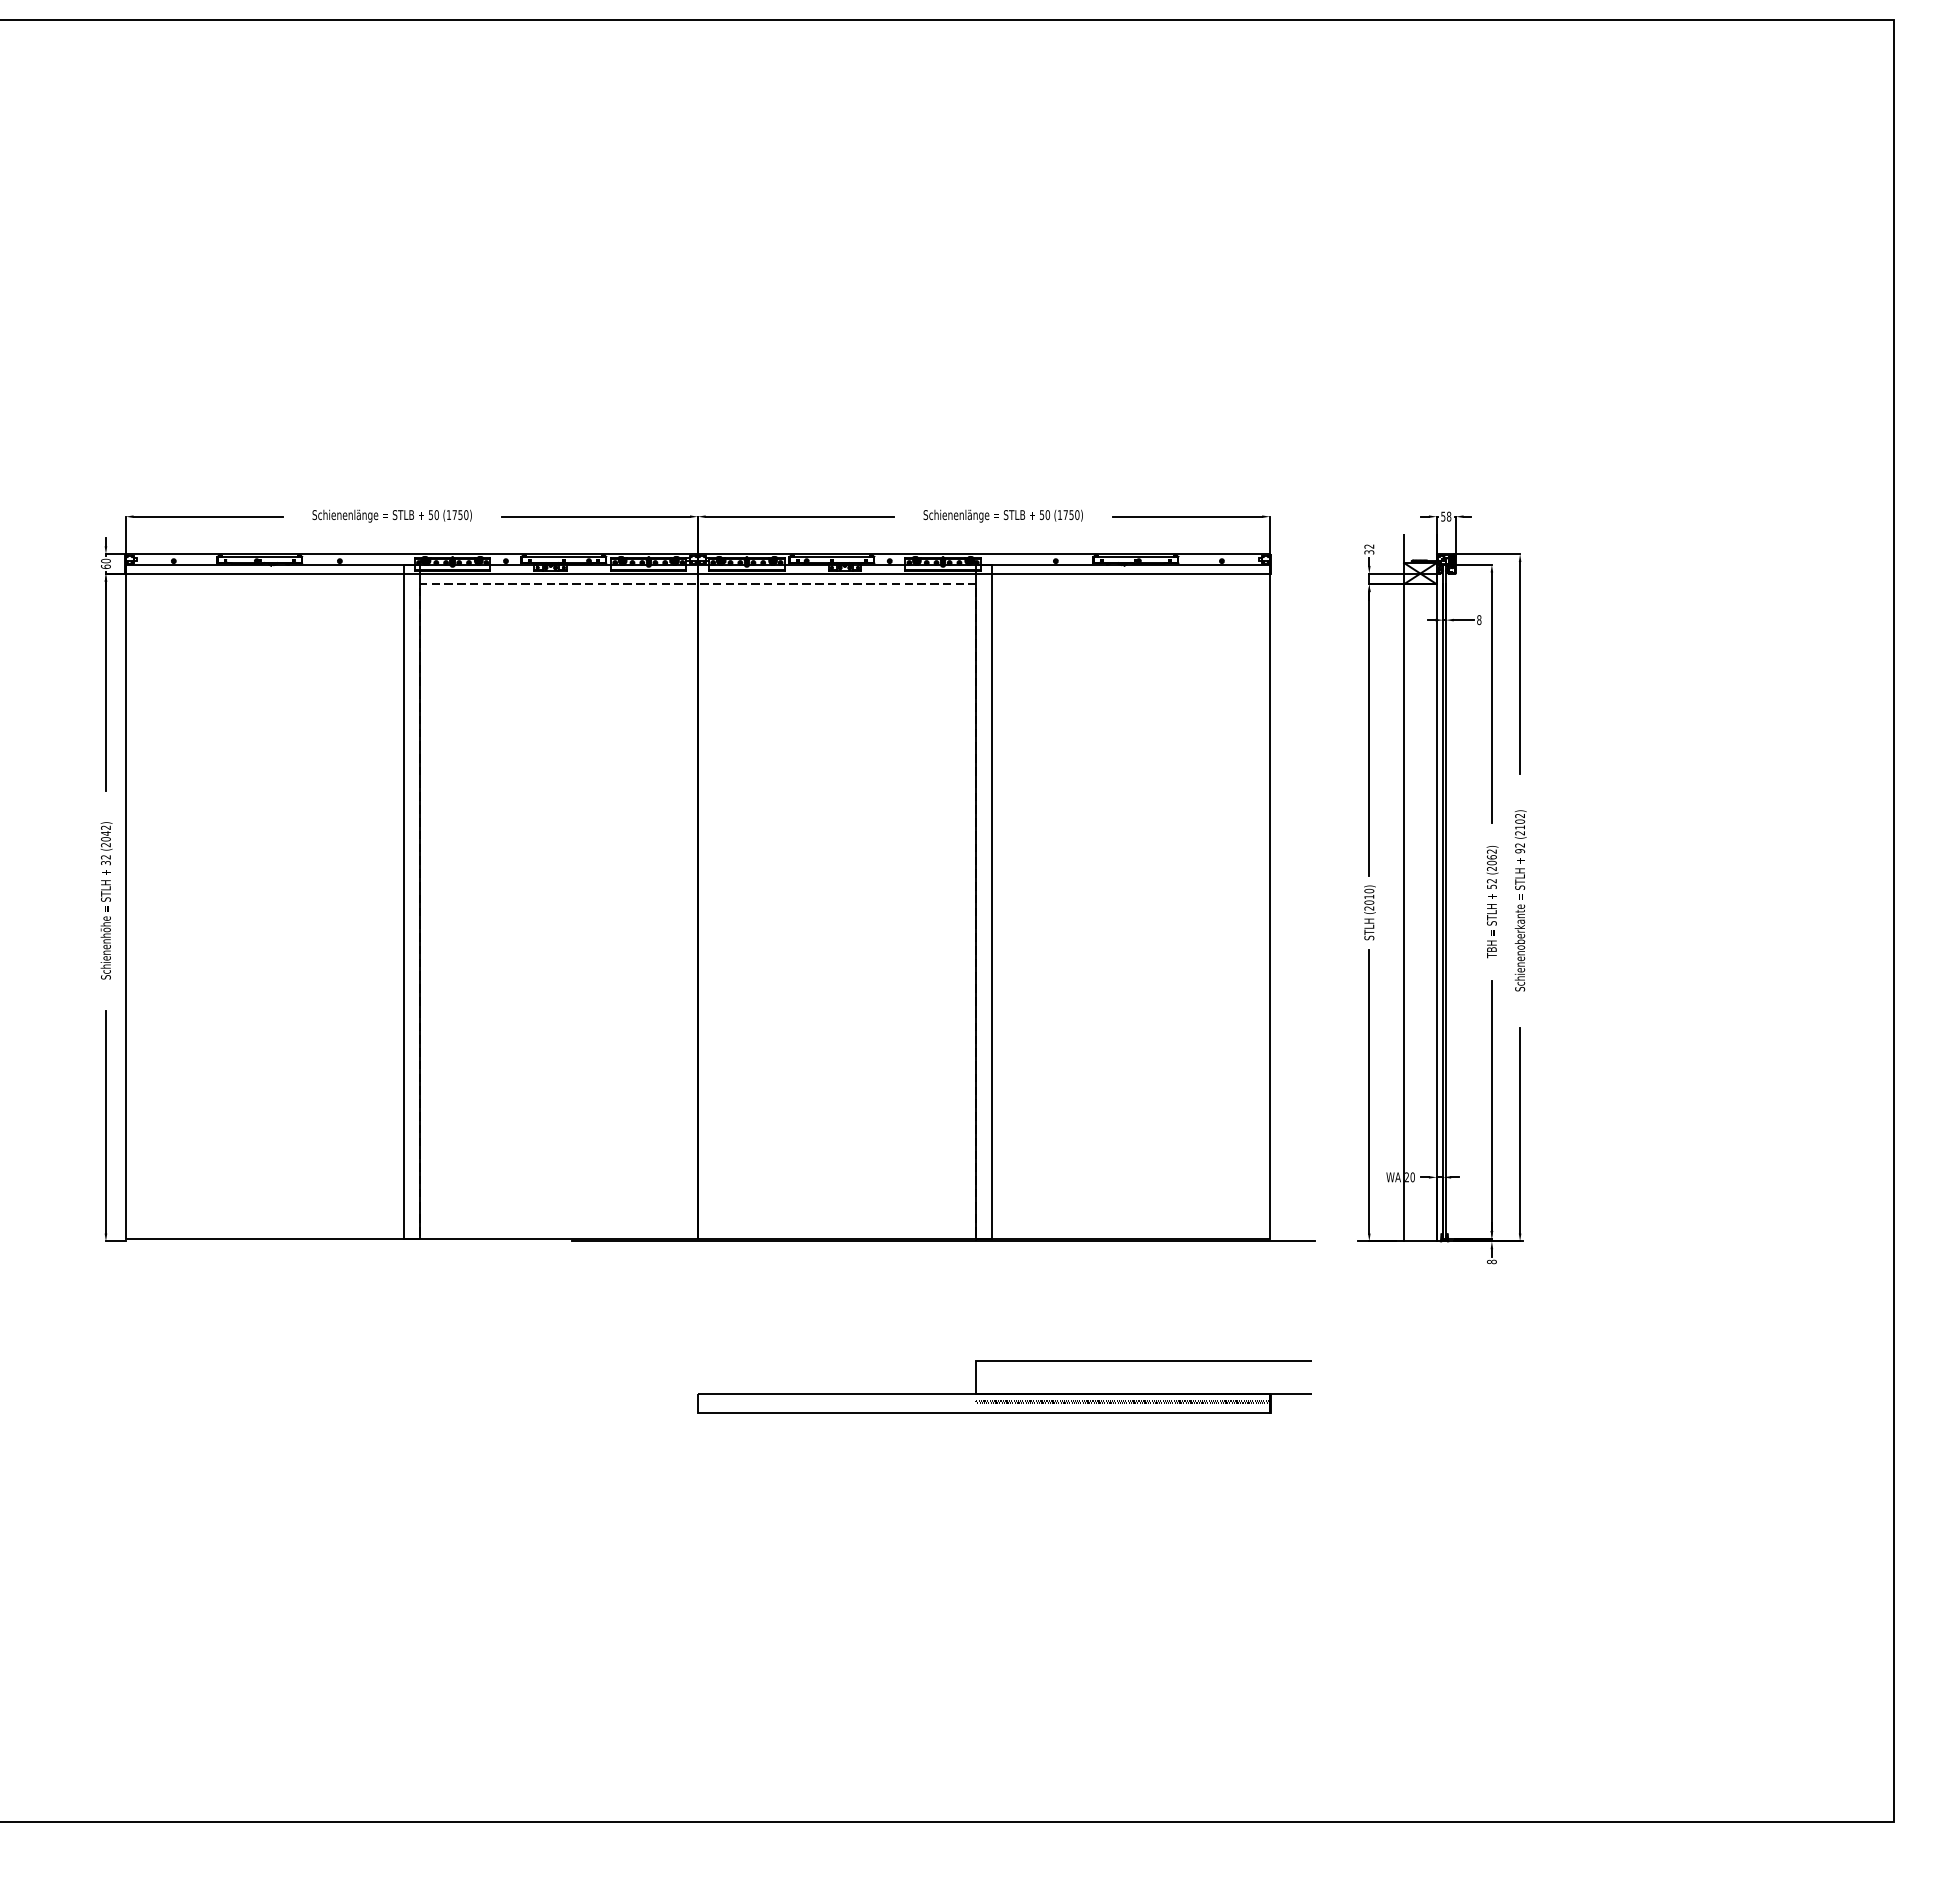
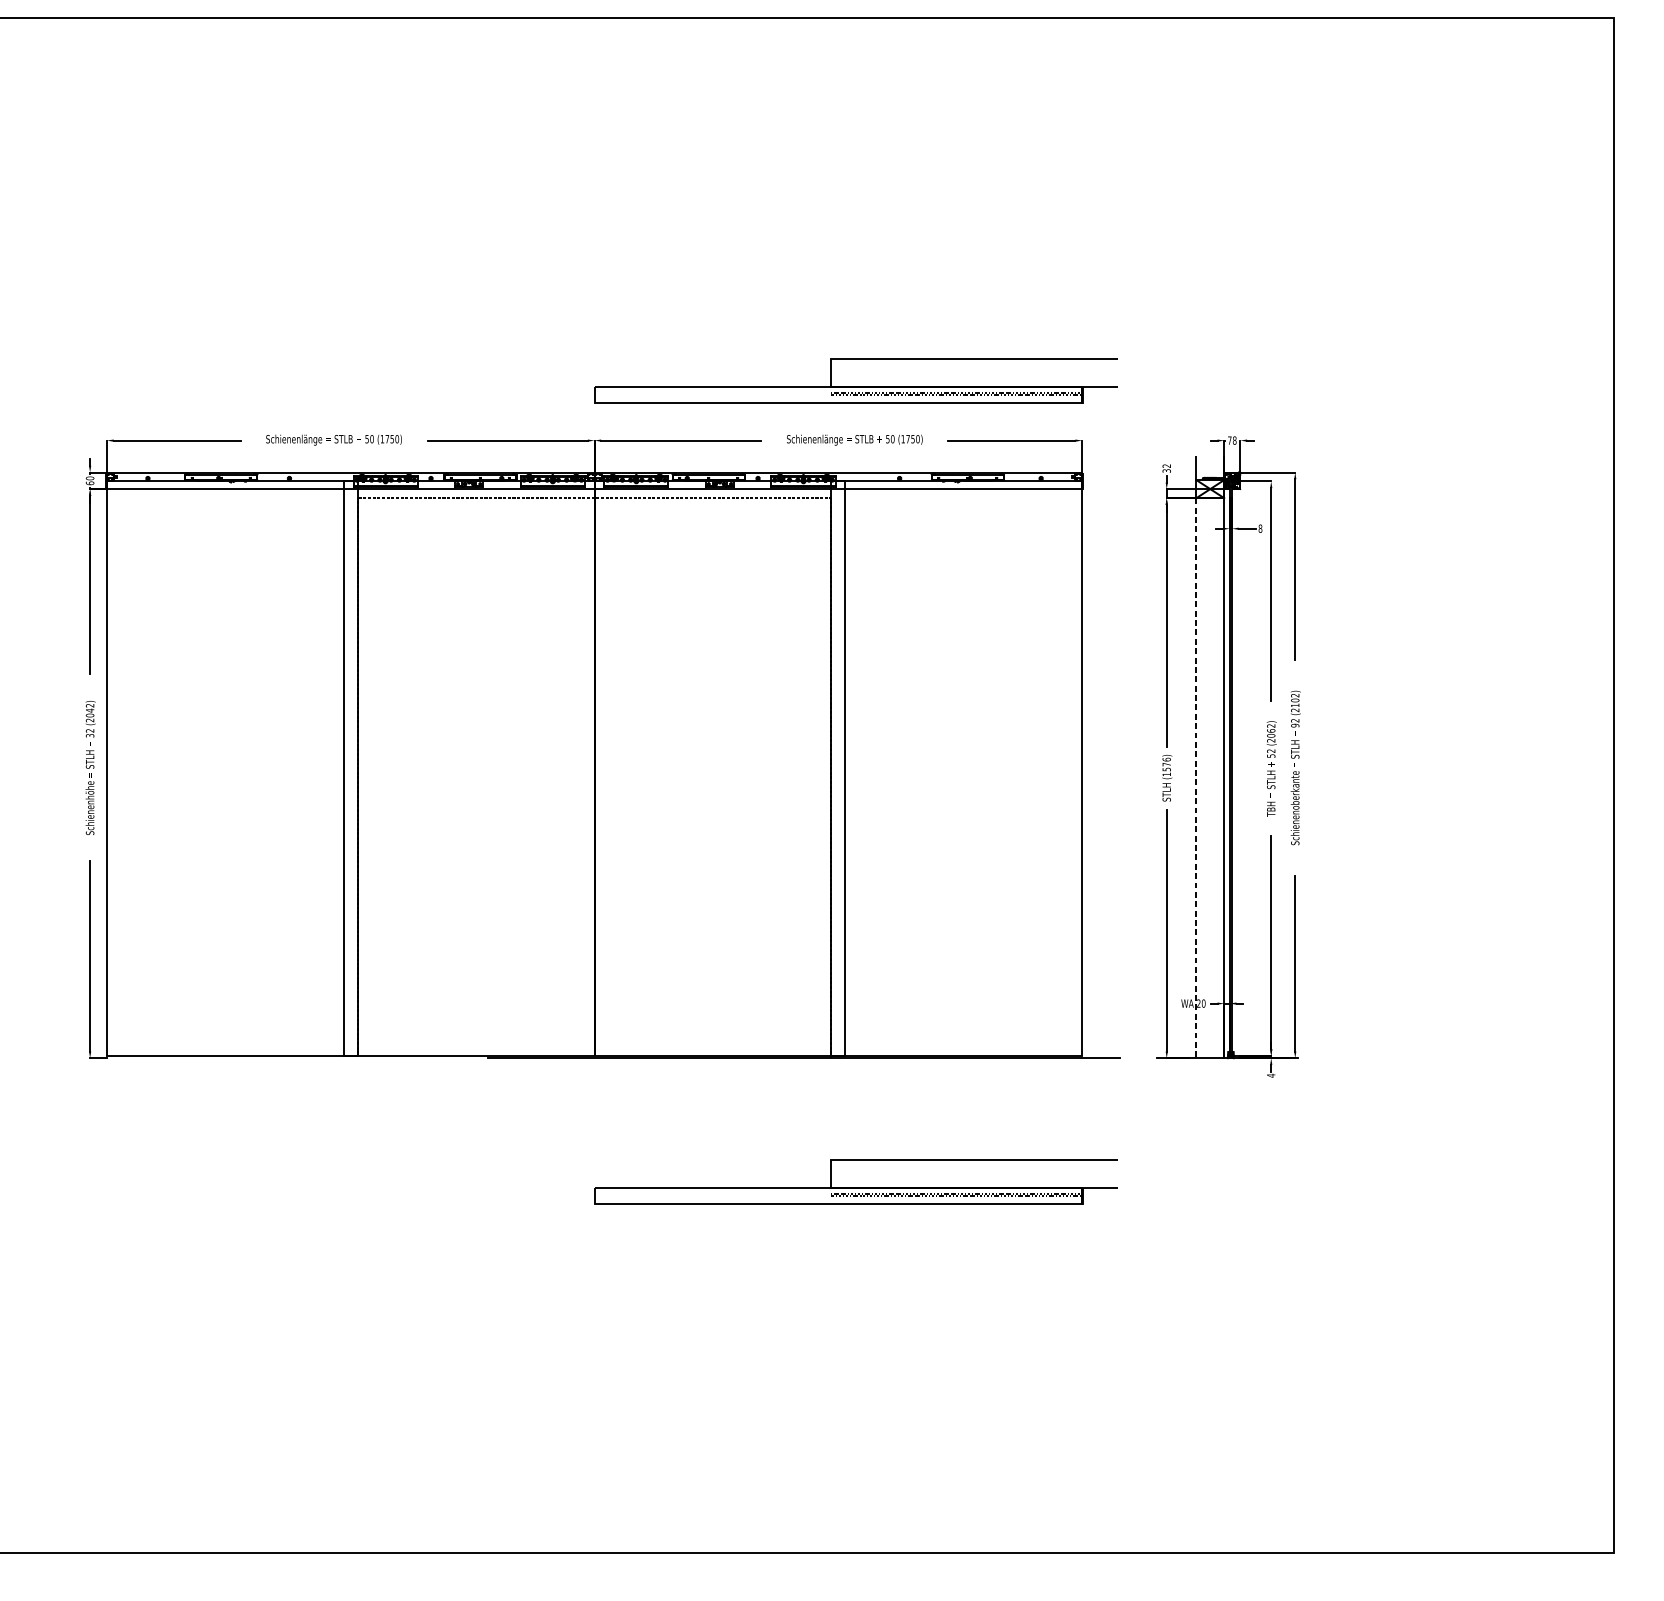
part: (1004, 453) -> (855, 386), added
text: (1443, 516) -> (1229, 440), 58 -> 78
text: (1369, 899) -> (1166, 766), (2010) -> (1576)
line: (1404, 912) -> (1196, 777), solid -> dashed
text: (1491, 1262) -> (1270, 1076), 8 -> 4

